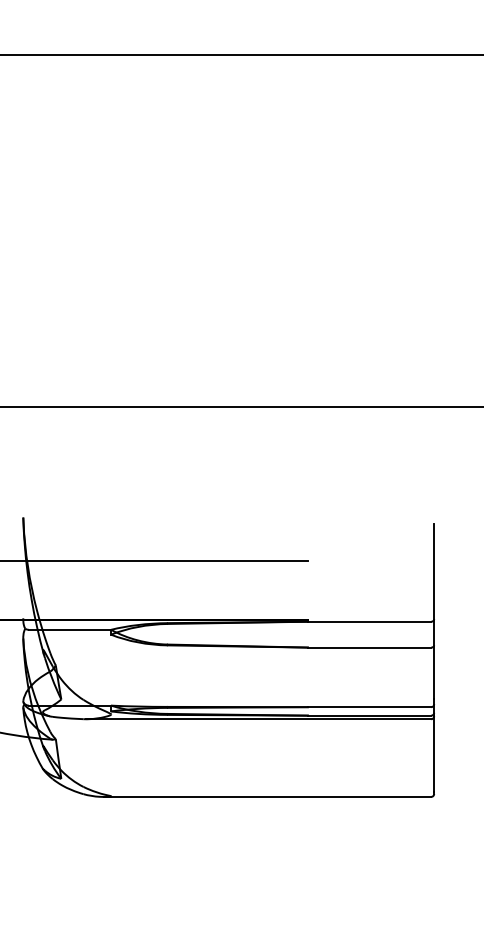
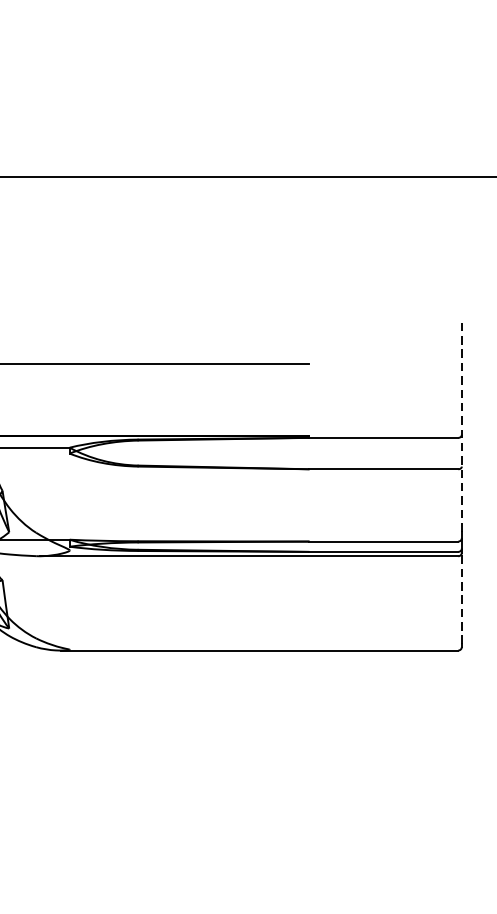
line: (434, 611) -> (462, 425), solid -> dashed
line: (434, 753) -> (462, 597), solid -> dashed

